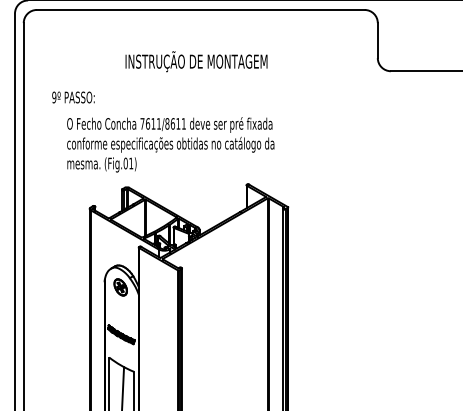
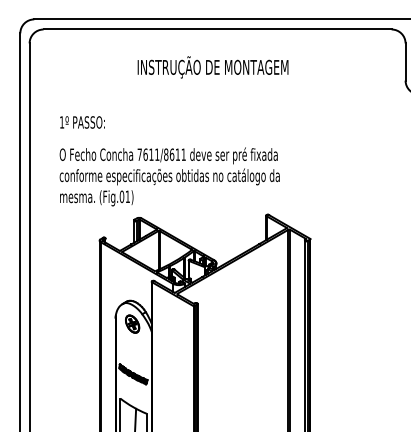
text: (196, 61) -> (213, 67), moved
text: (54, 97) -> (62, 122), 9º -> 1º
text: (170, 144) -> (169, 176), moved

